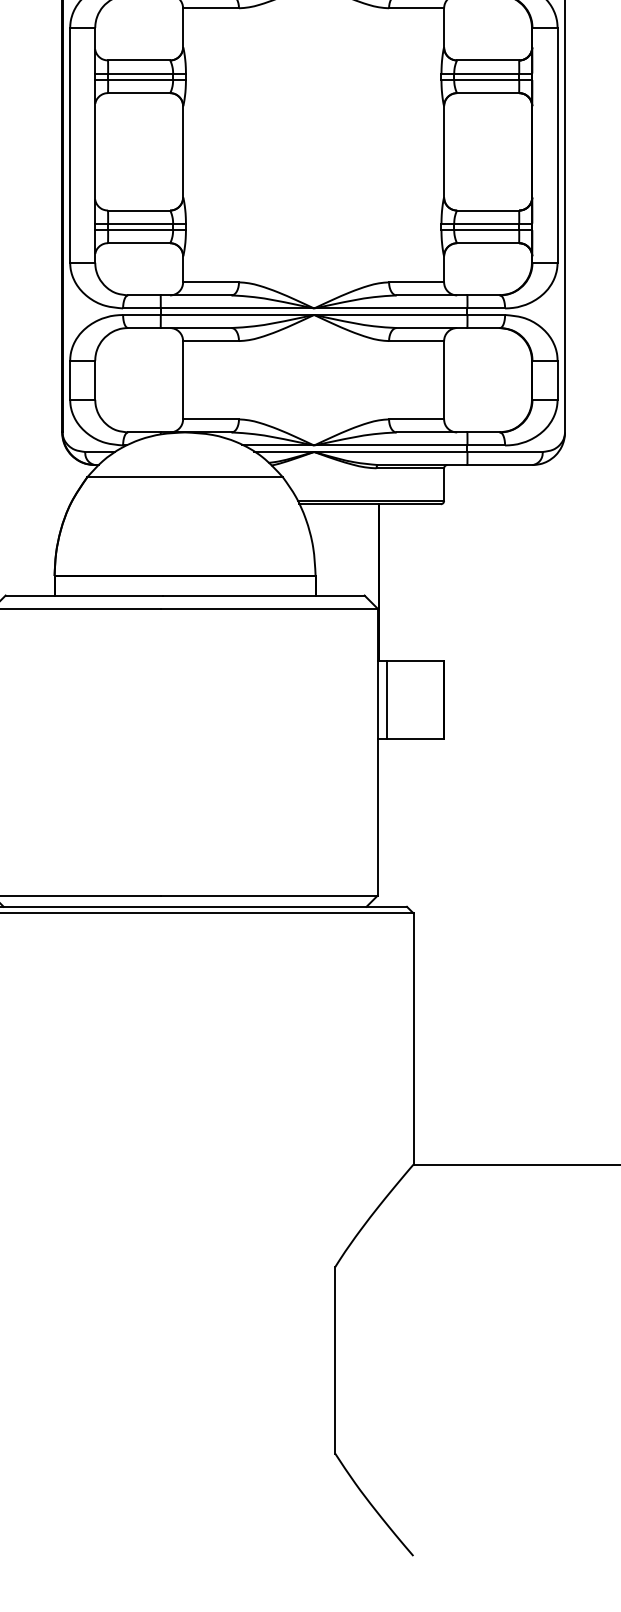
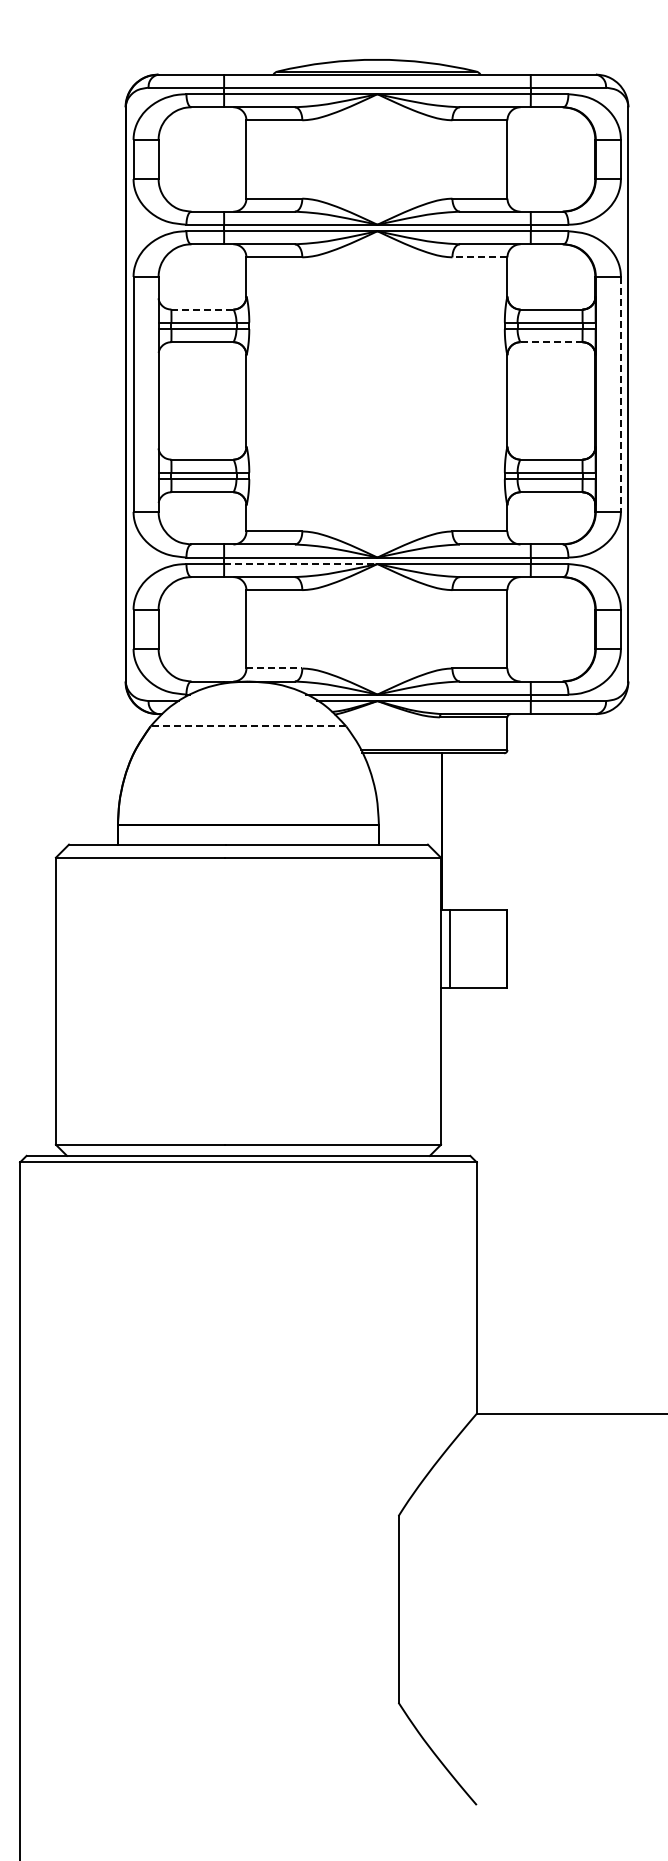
line: (416, 8) -> (479, 257), solid -> dashed
line: (139, 60) -> (202, 309), solid -> dashed
line: (488, 93) -> (551, 342), solid -> dashed
line: (557, 145) -> (620, 394), solid -> dashed
line: (237, 315) -> (300, 564), solid -> dashed
line: (211, 419) -> (274, 668), solid -> dashed
line: (185, 477) -> (248, 726), solid -> dashed

